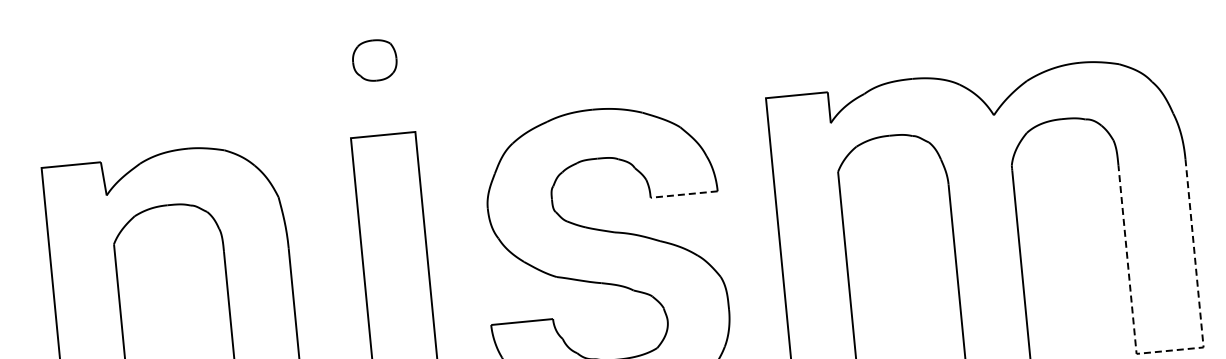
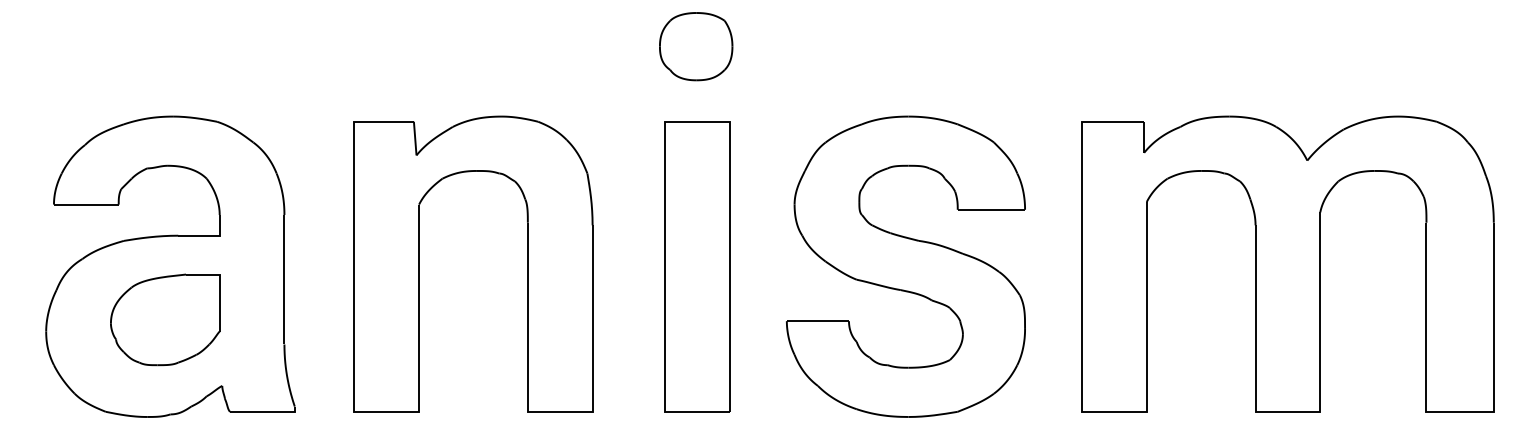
part: (374, 60) -> (696, 46), size x1.67
line: (684, 194) -> (991, 209), dashed -> solid
line: (1170, 350) -> (1460, 411), dashed -> solid

